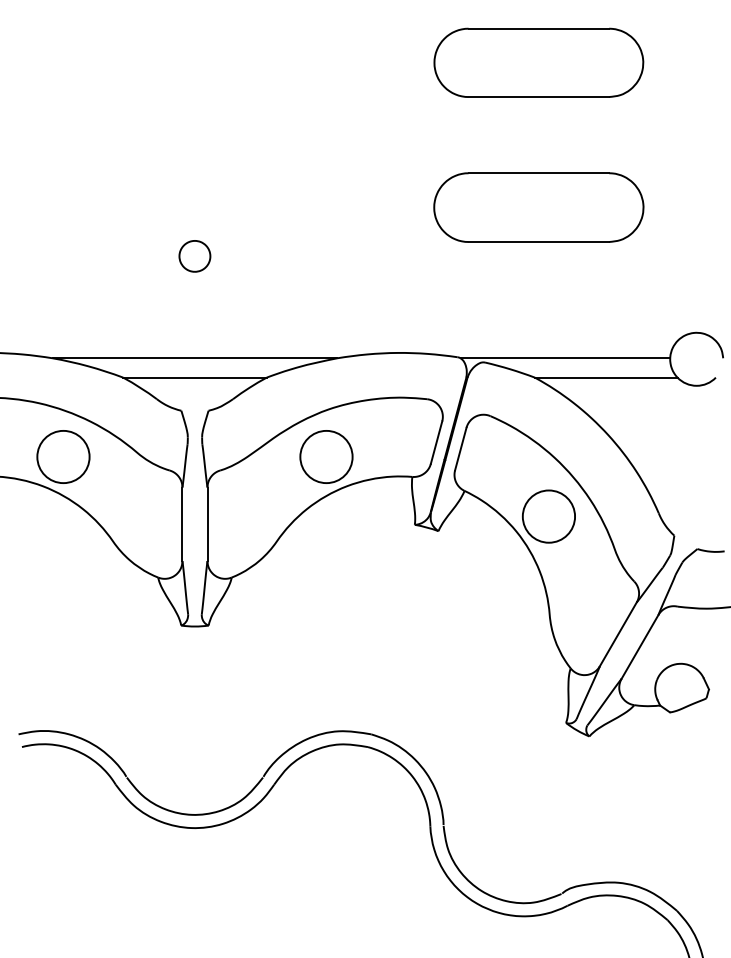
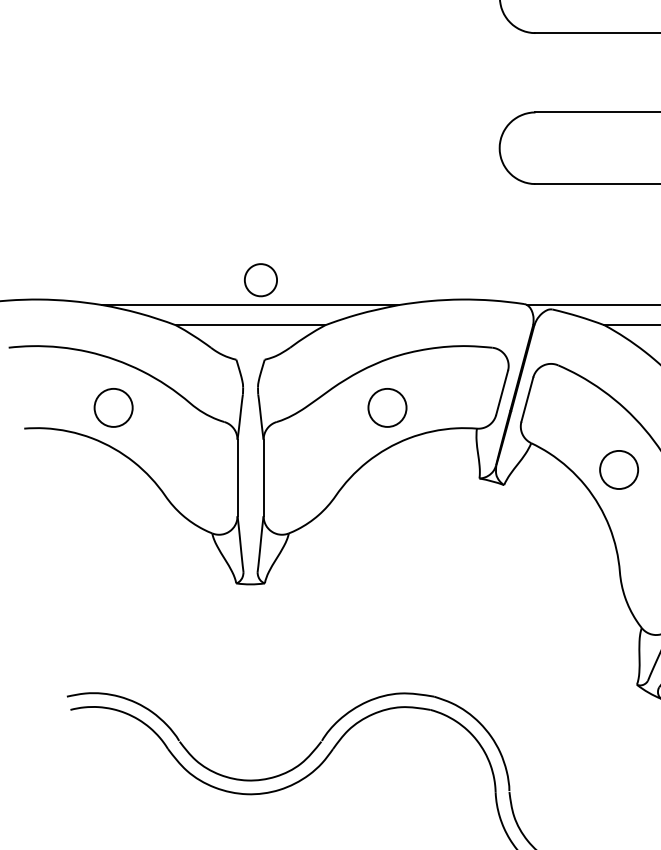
part: (194, 256) -> (260, 280), moved
circle: (63, 456) -> (113, 407), size x0.7
circle: (326, 456) -> (387, 407), size x0.7
circle: (548, 516) -> (618, 469), size x0.7

